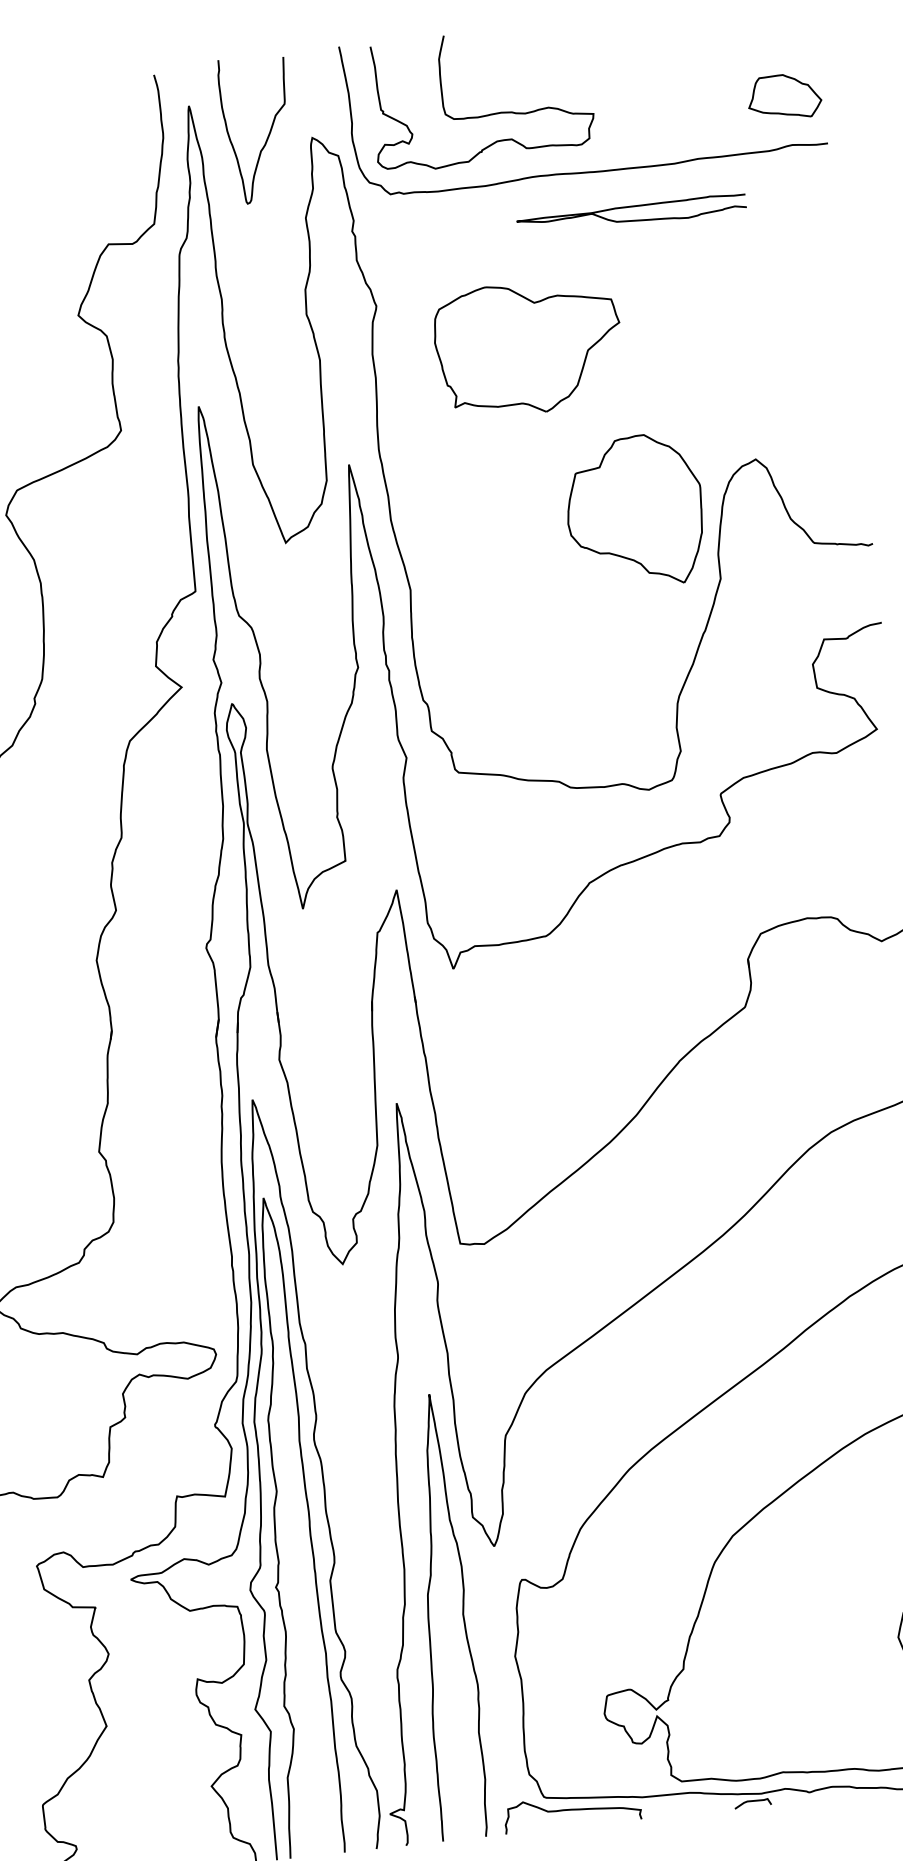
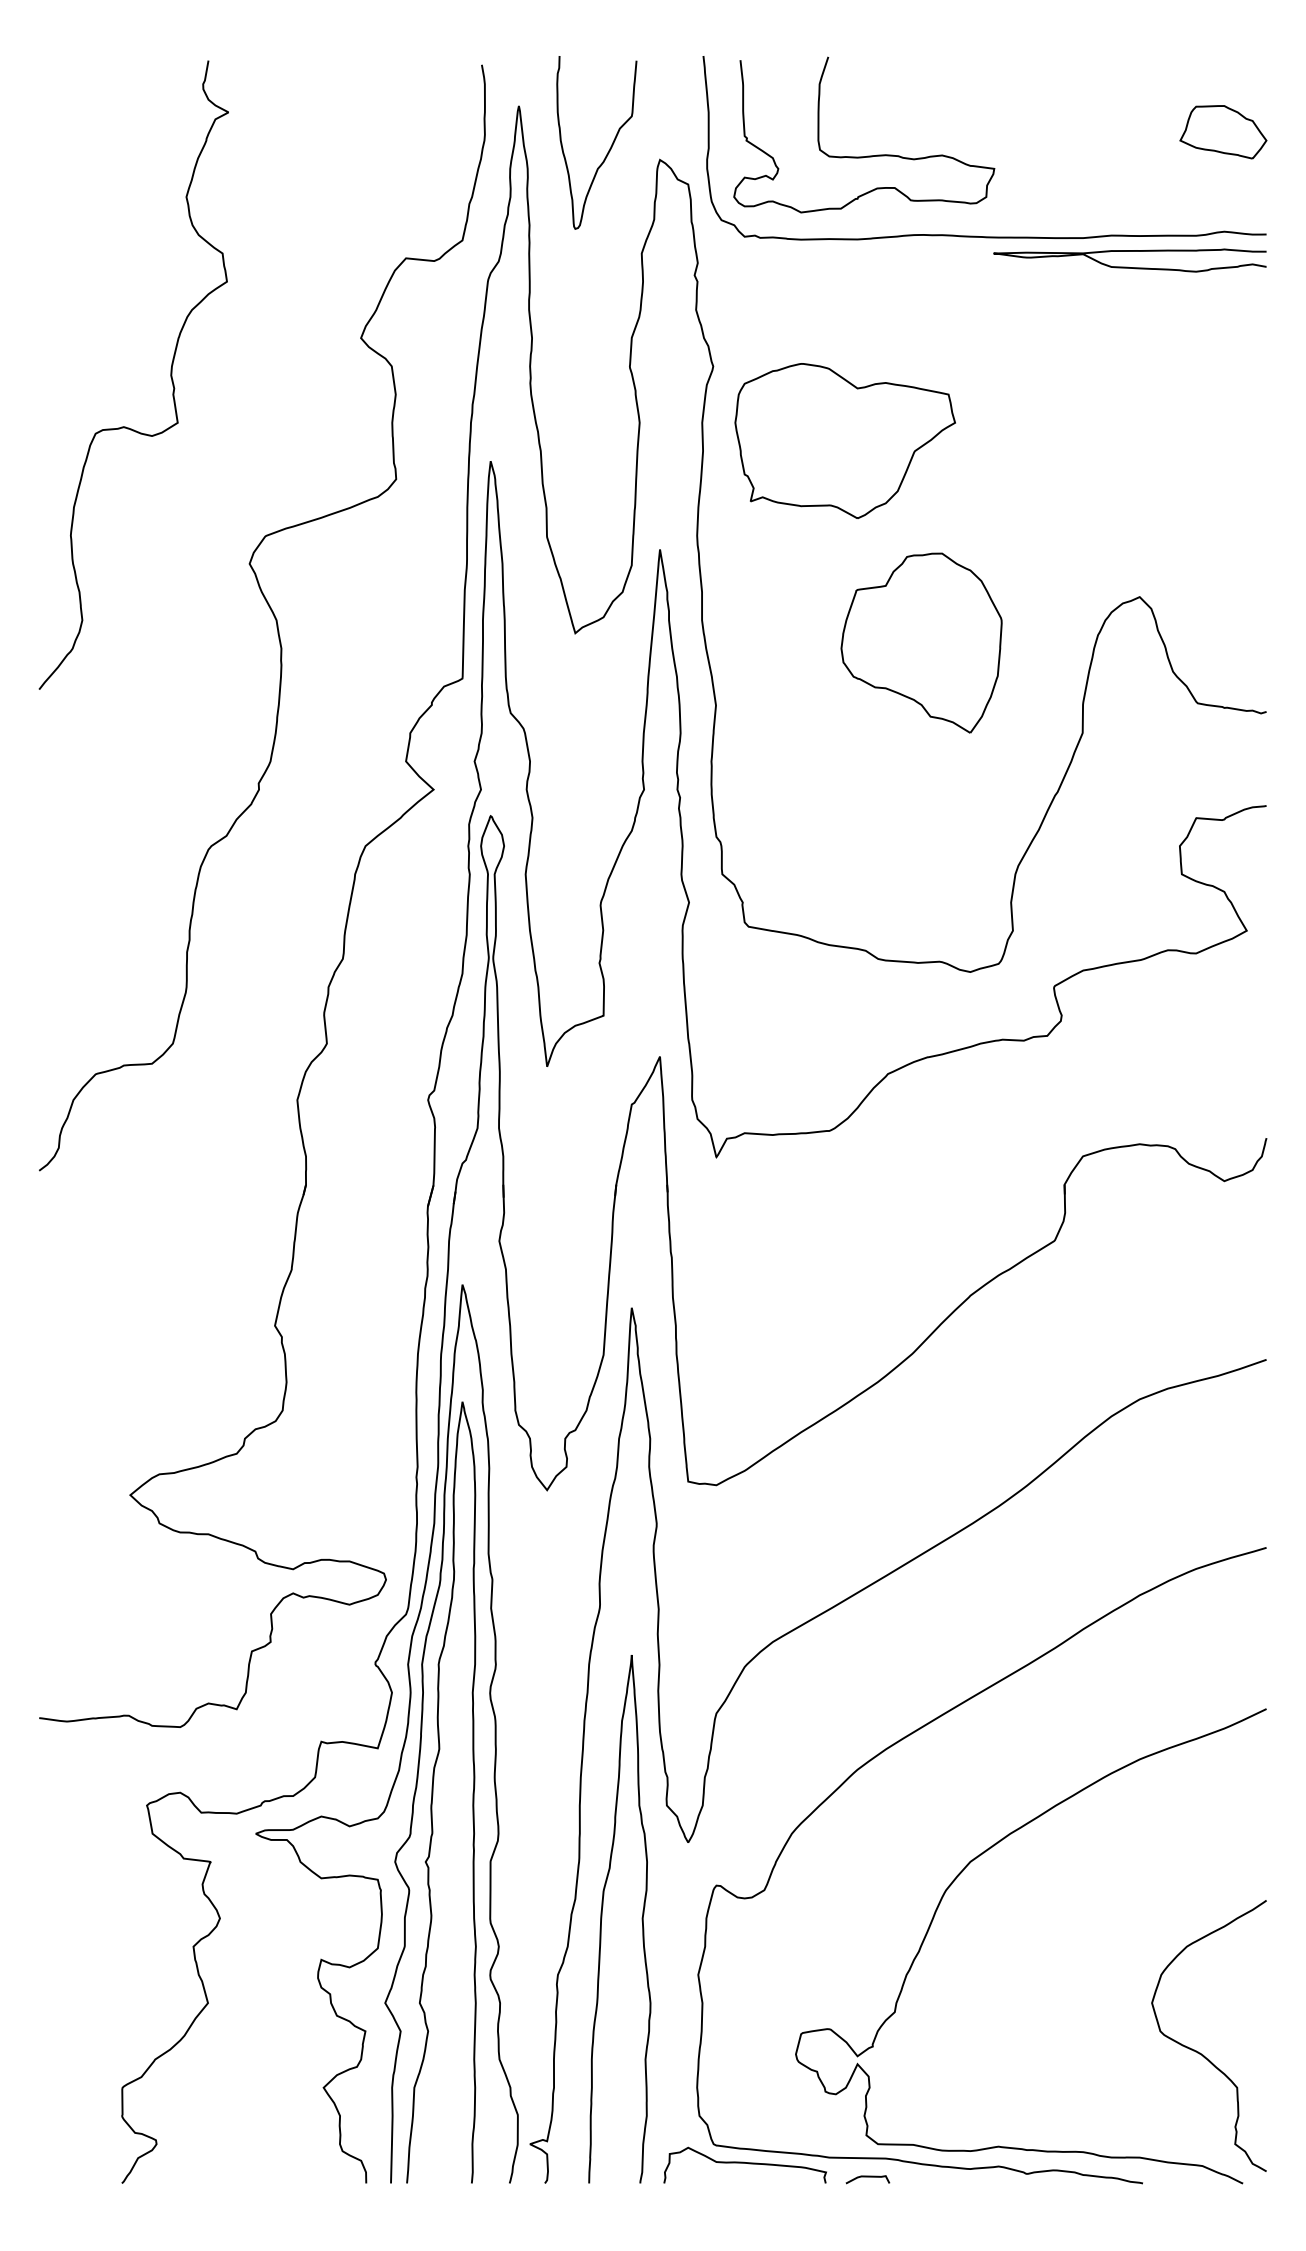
part: (784, 97) -> (1223, 132), moved
curve: (631, 219) -> (1128, 266), moved
part: (528, 347) -> (844, 440), moved
part: (634, 511) -> (921, 642), moved
curve: (752, 1801) -> (867, 2177), moved

